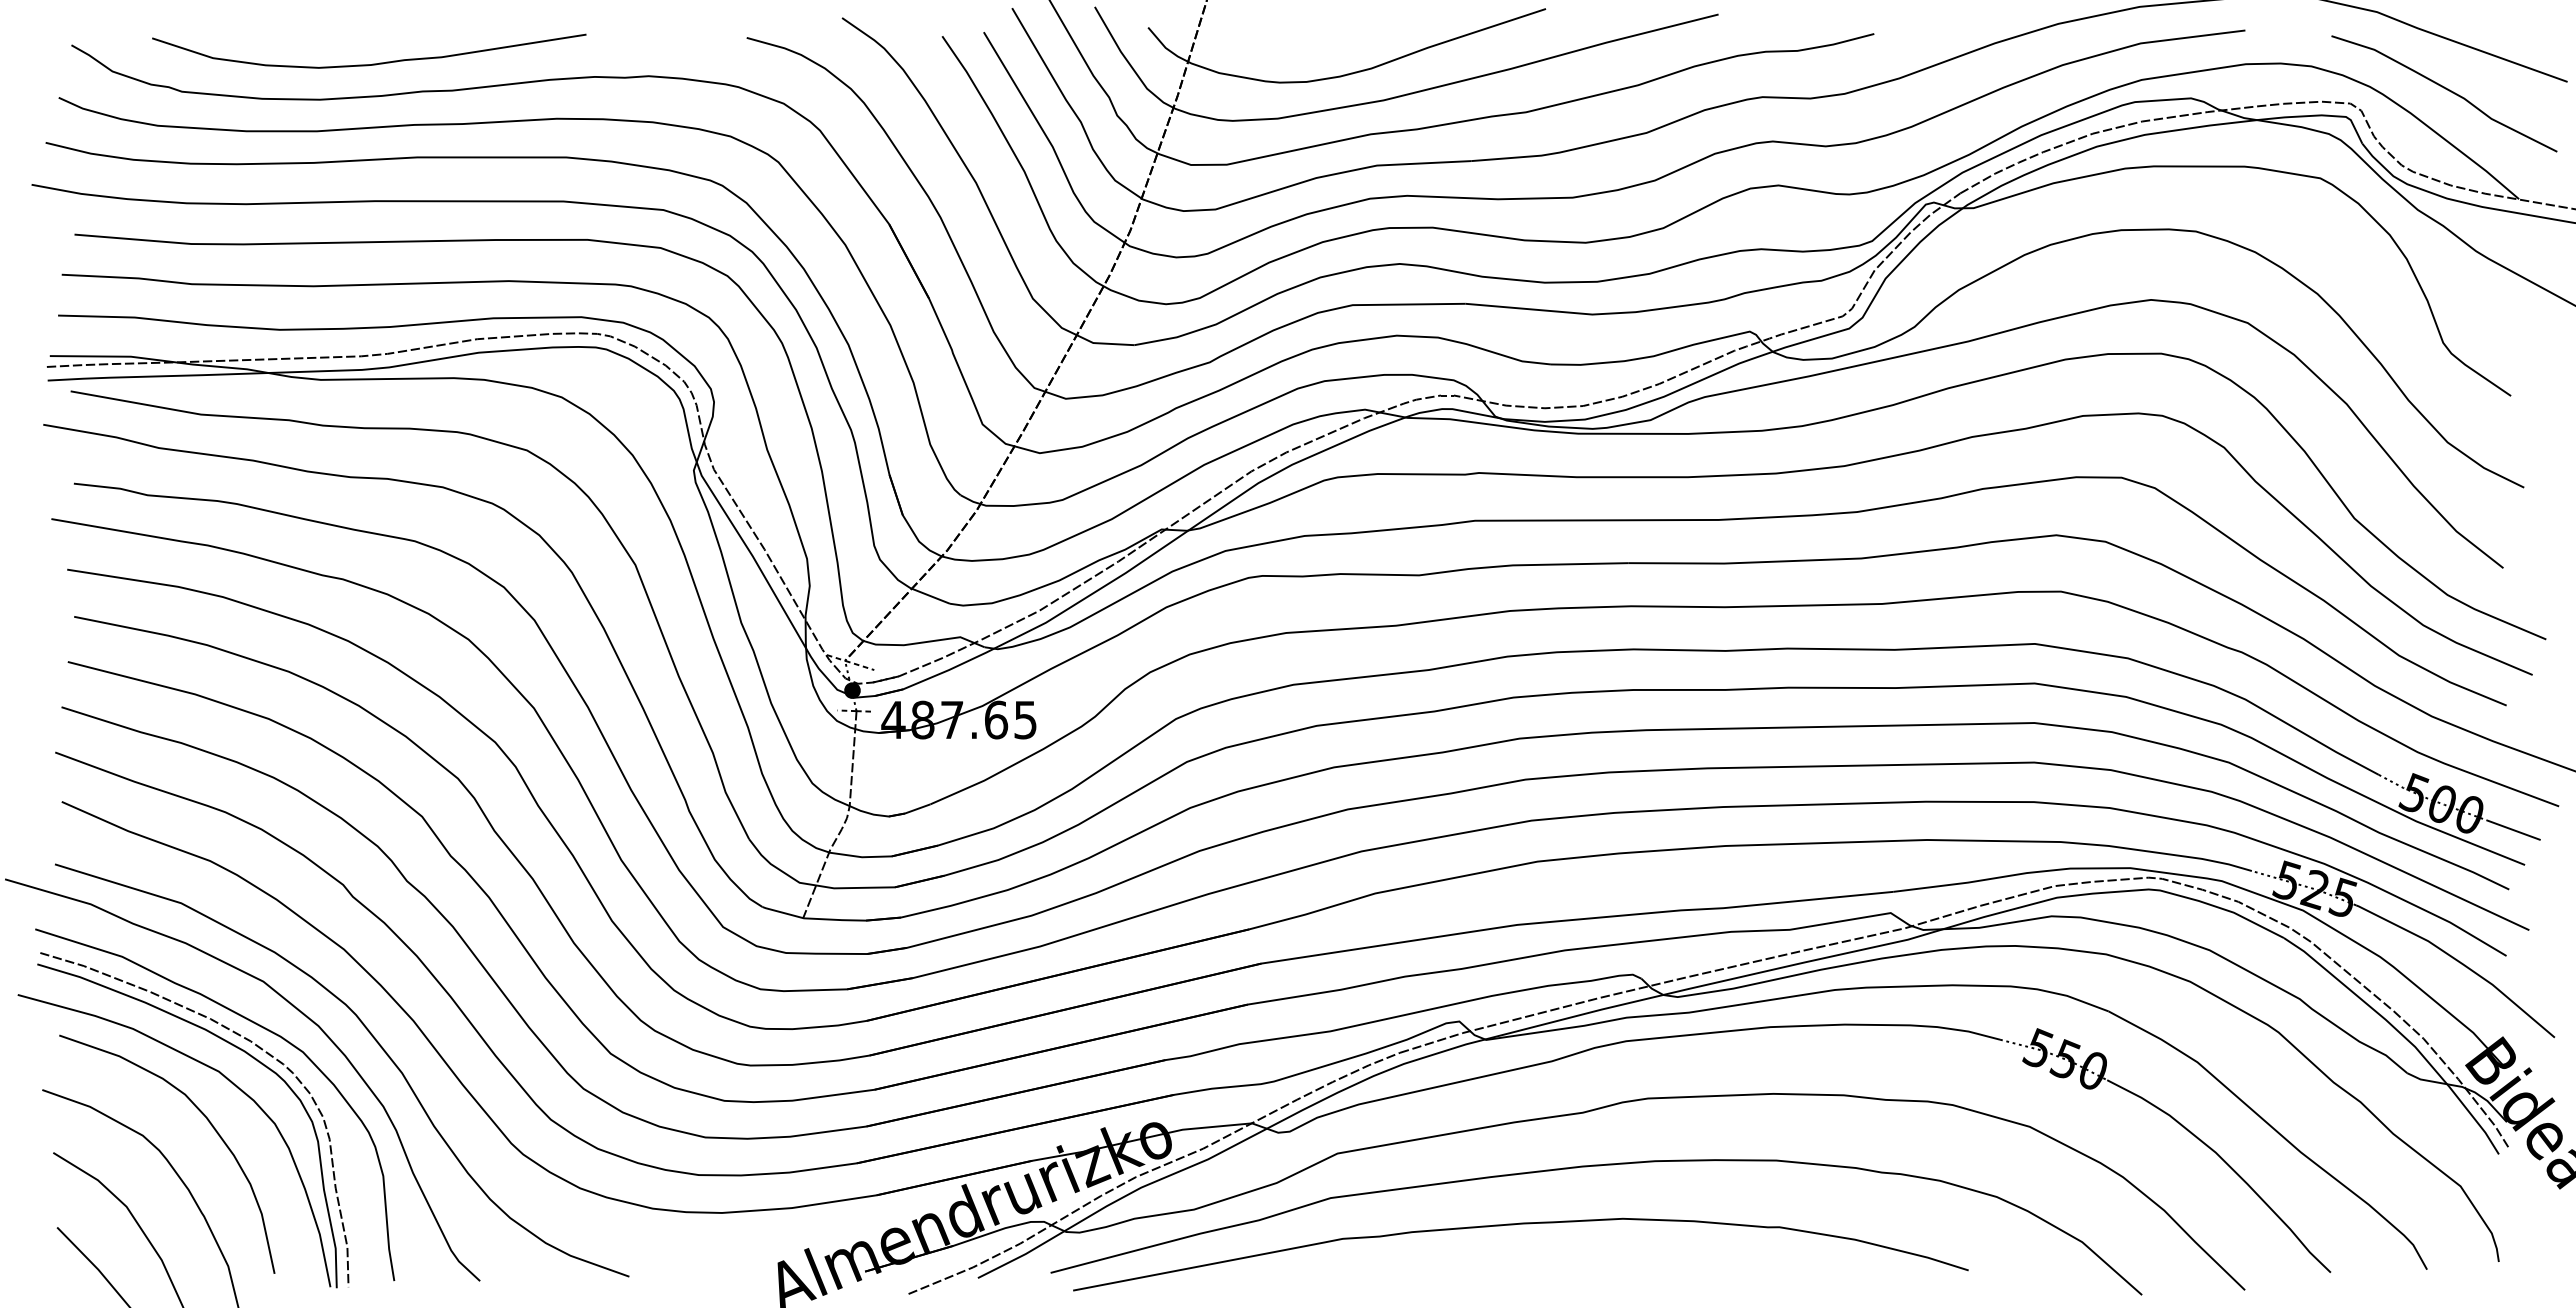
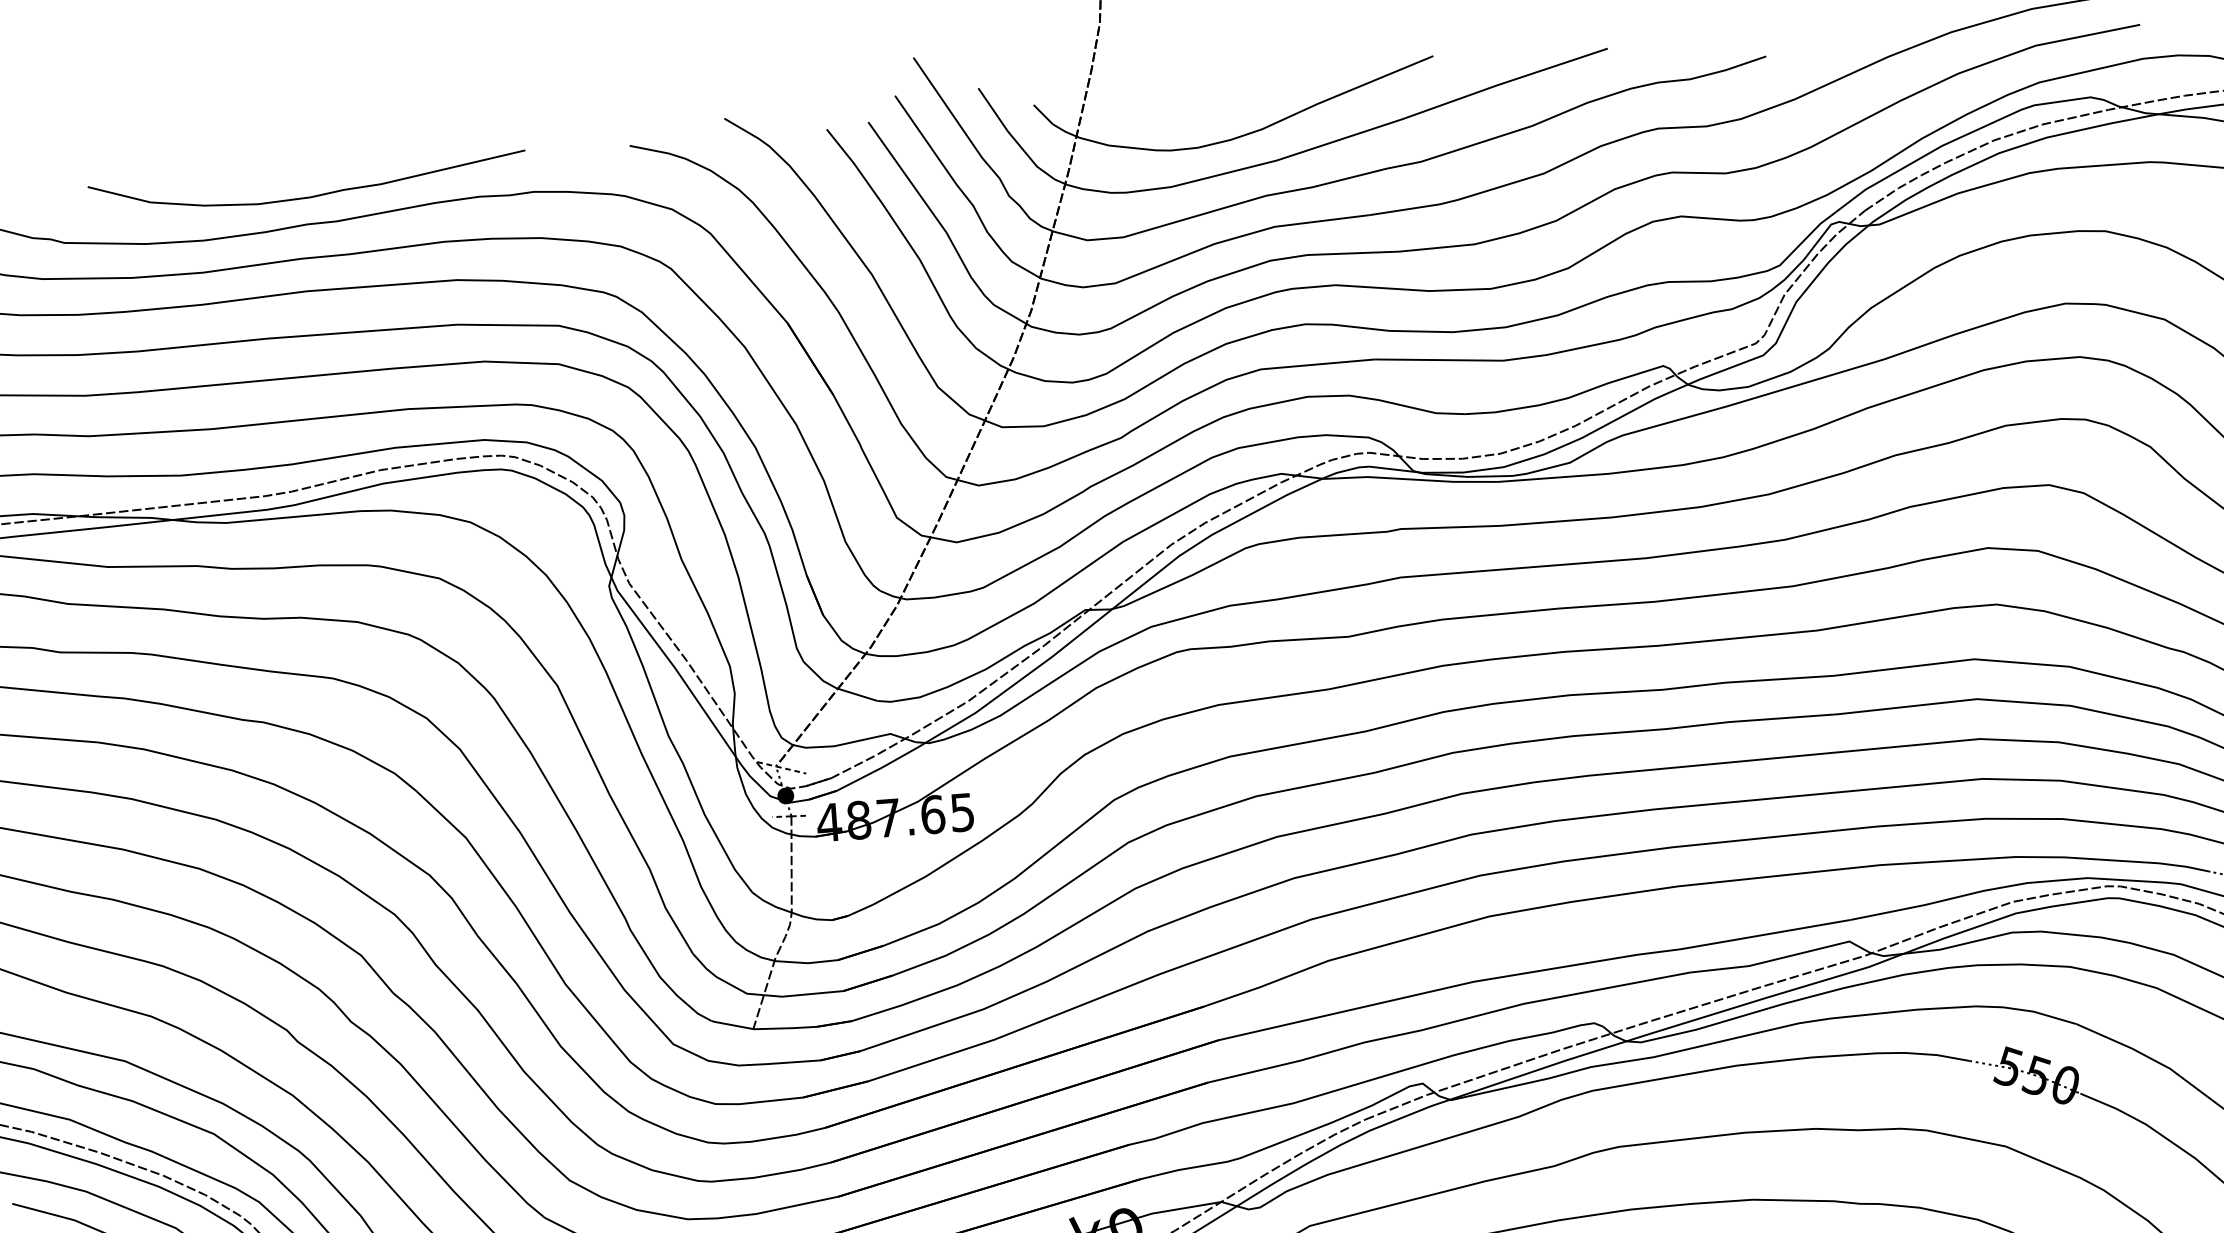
curve: (372, 63) -> (311, 195), moved

